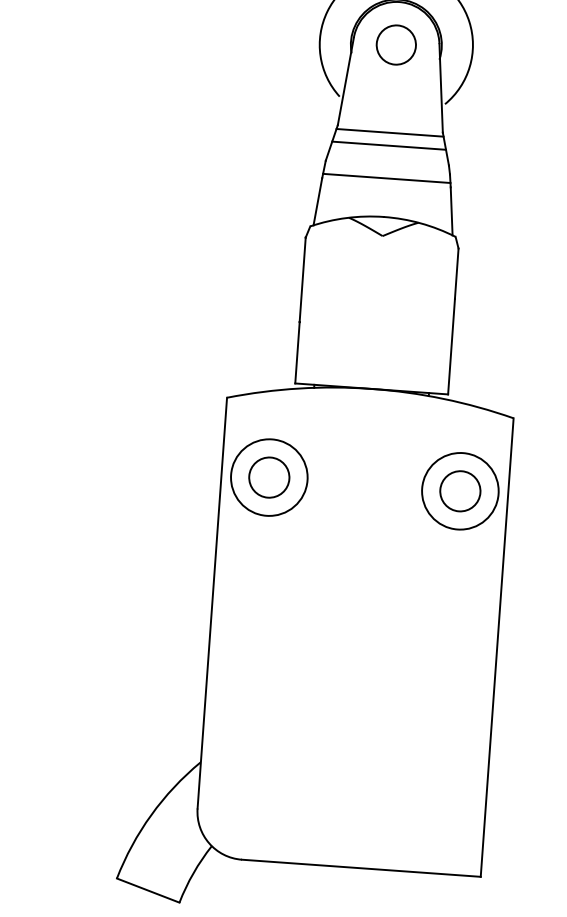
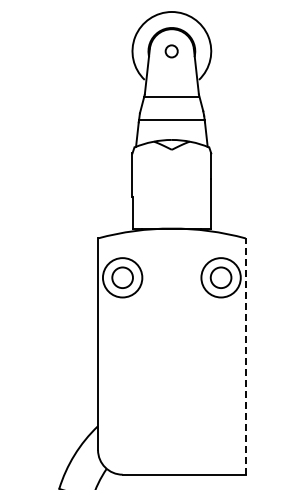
circle: (395, 45) -> (171, 51), size x0.6
line: (388, 146) -> (171, 103), removed
line: (496, 647) -> (245, 356), solid -> dashed

